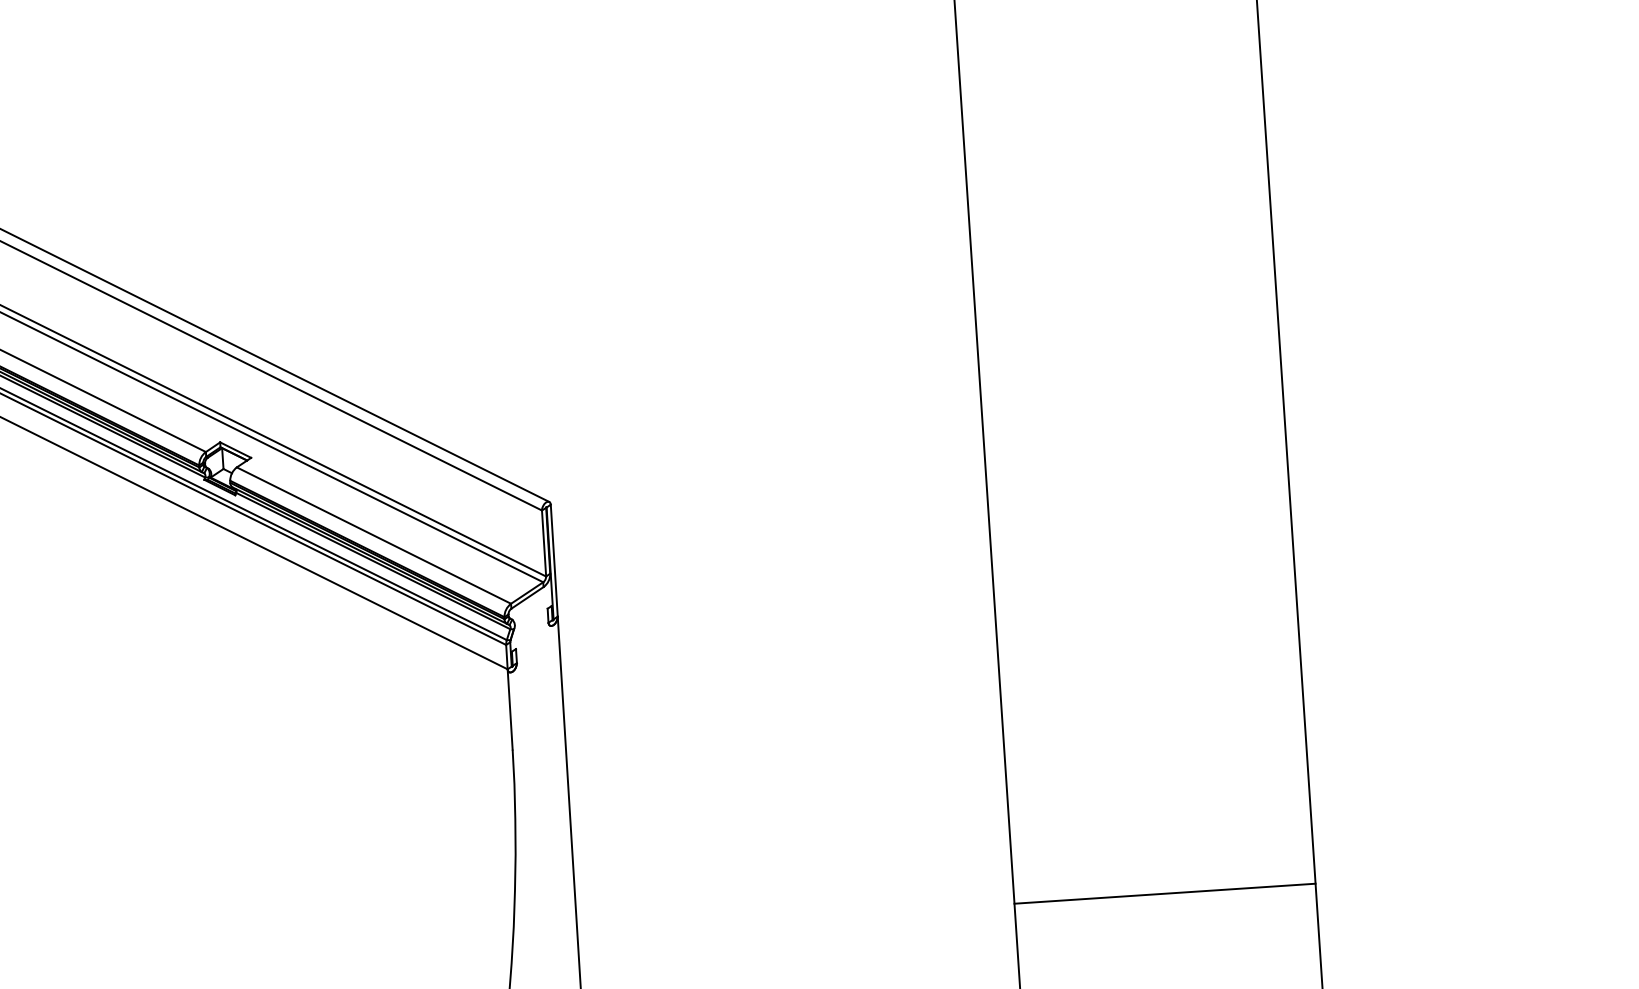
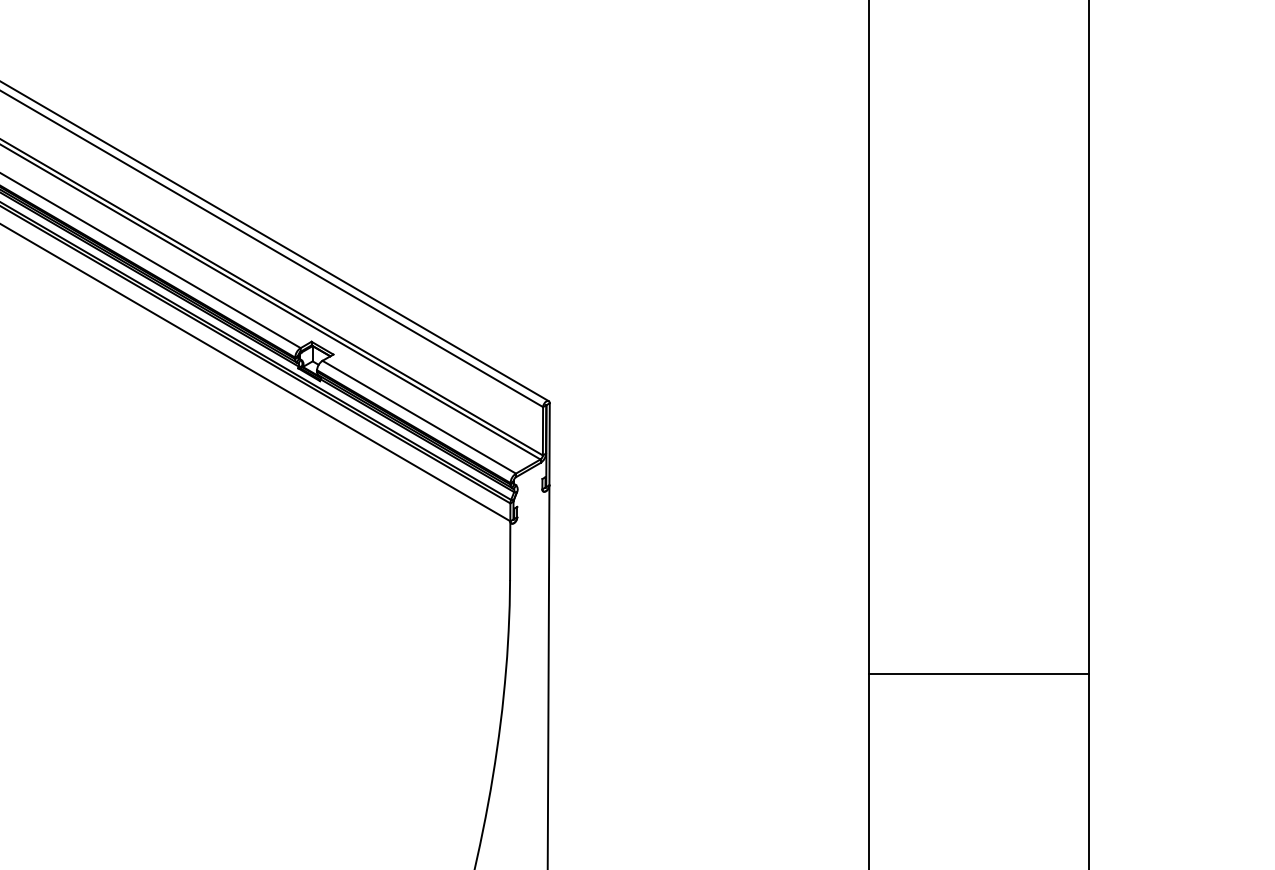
line: (1164, 893) -> (978, 673), moved

